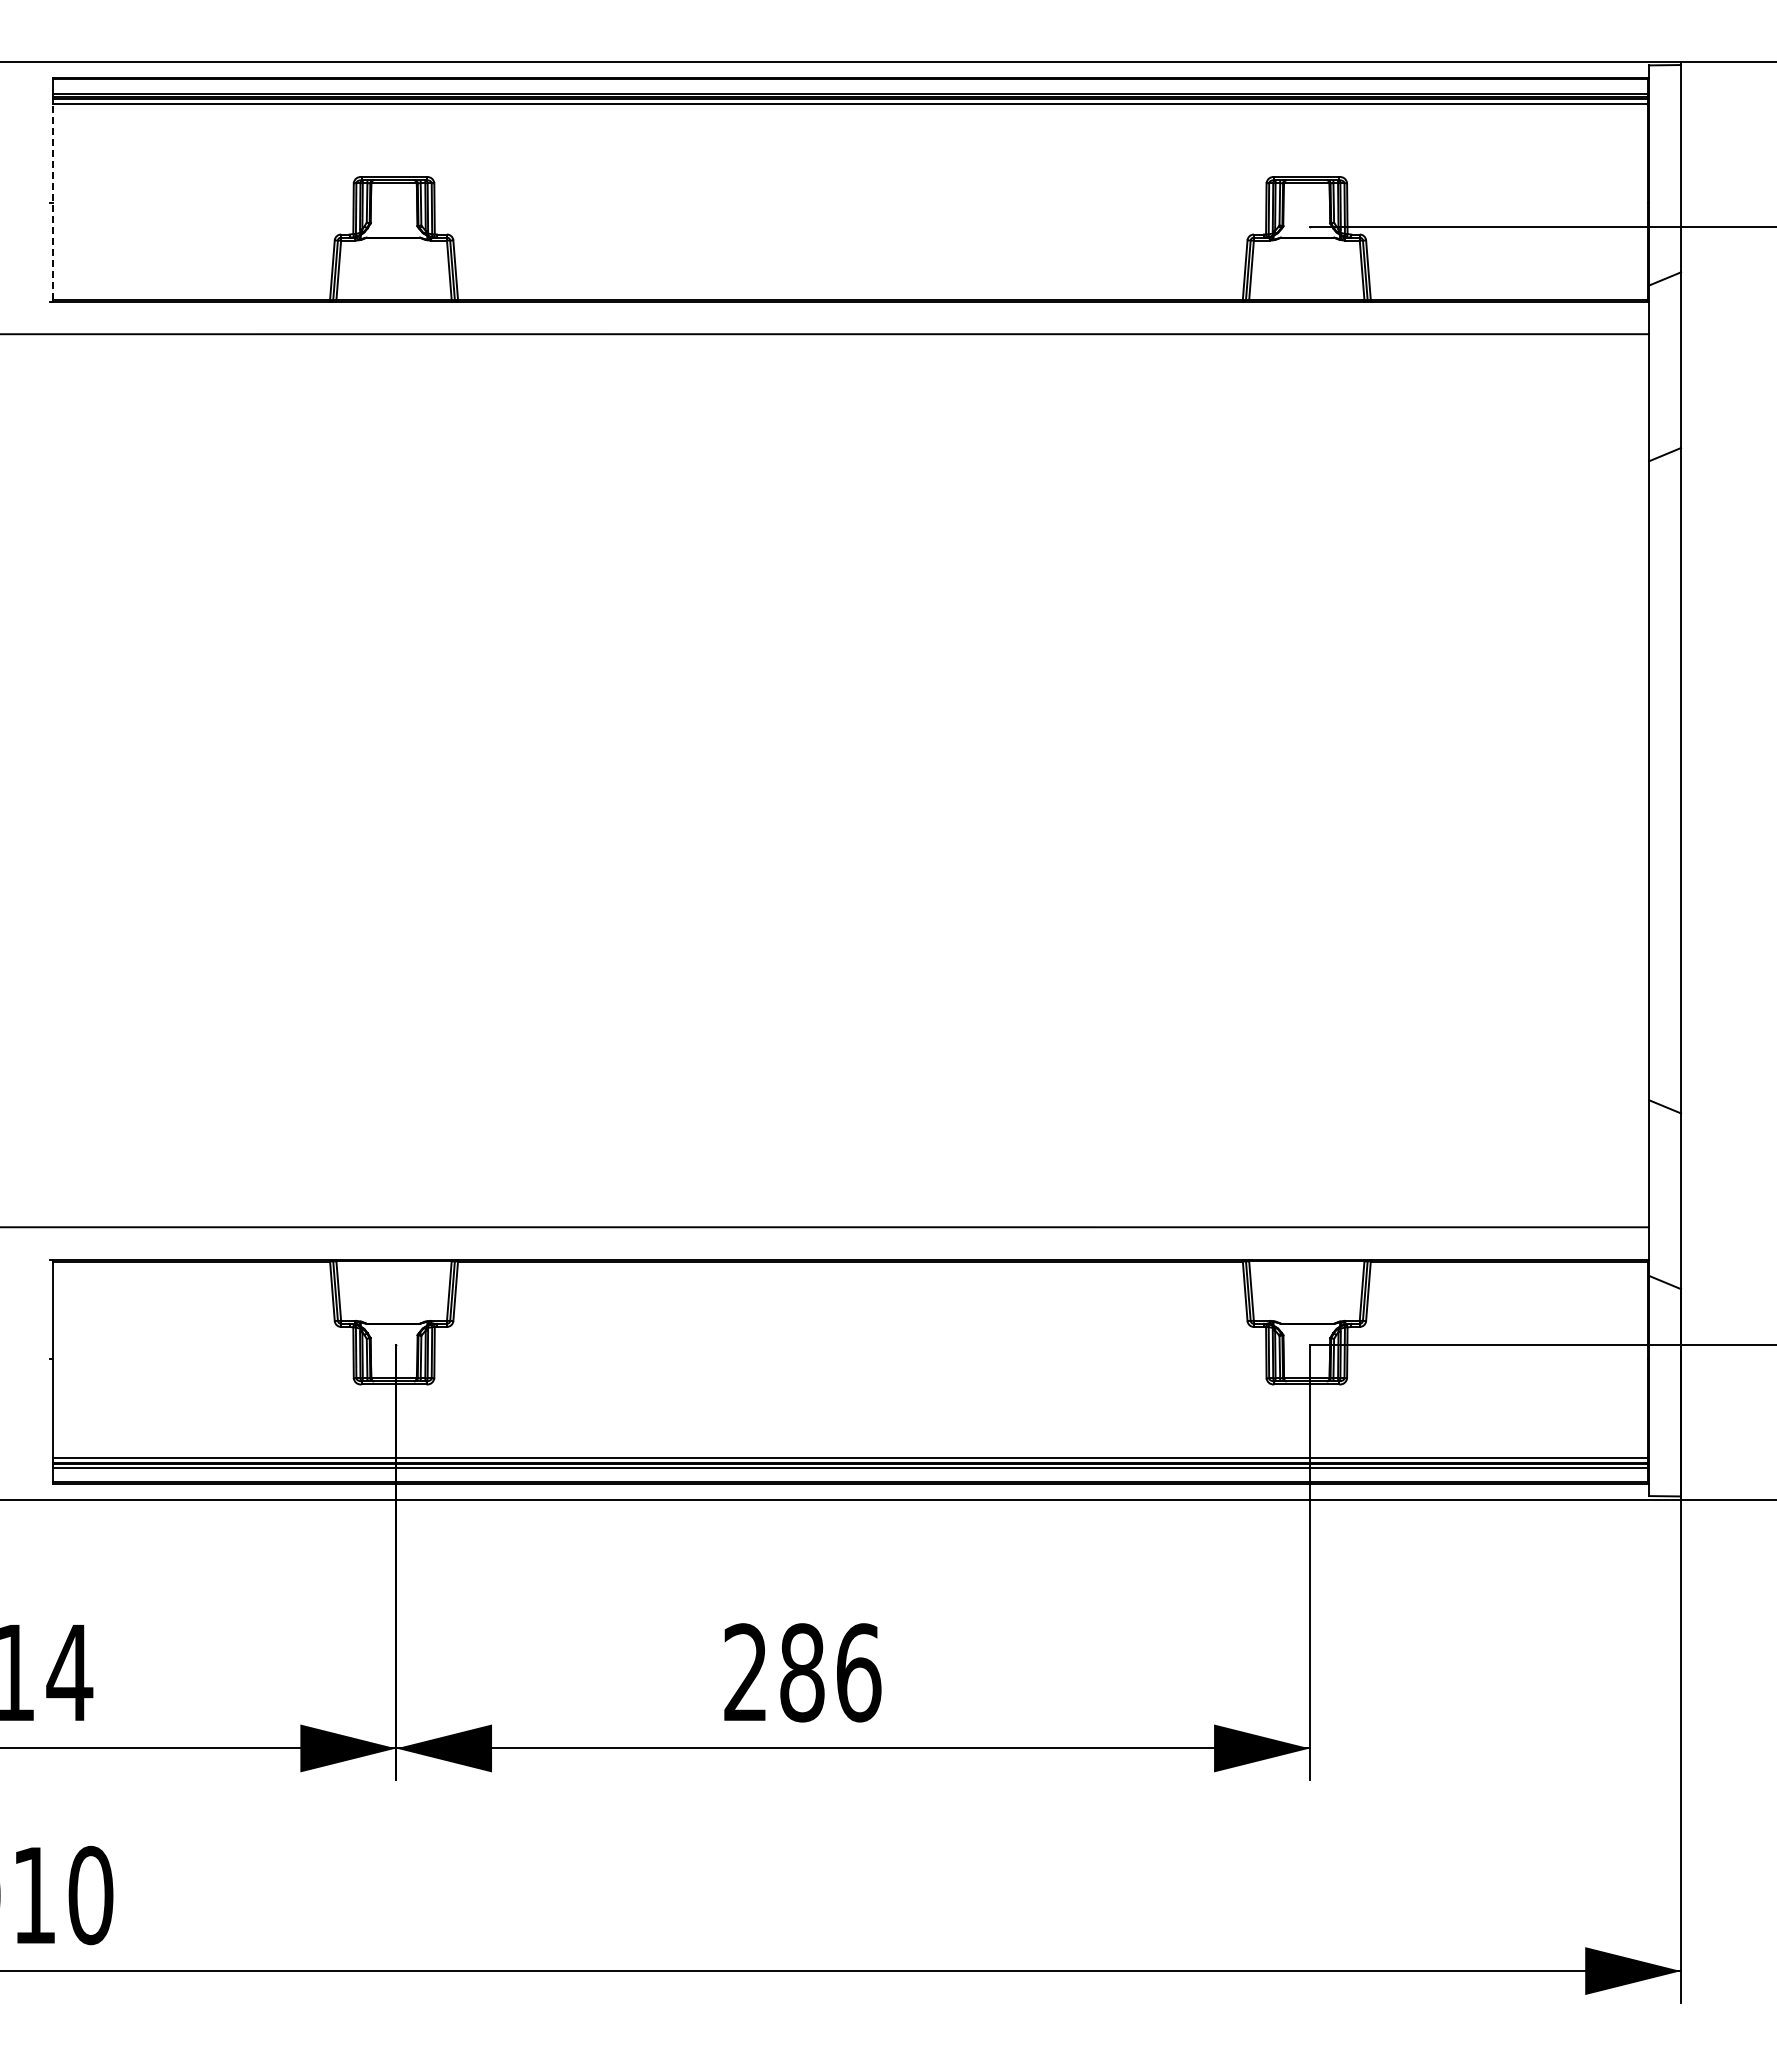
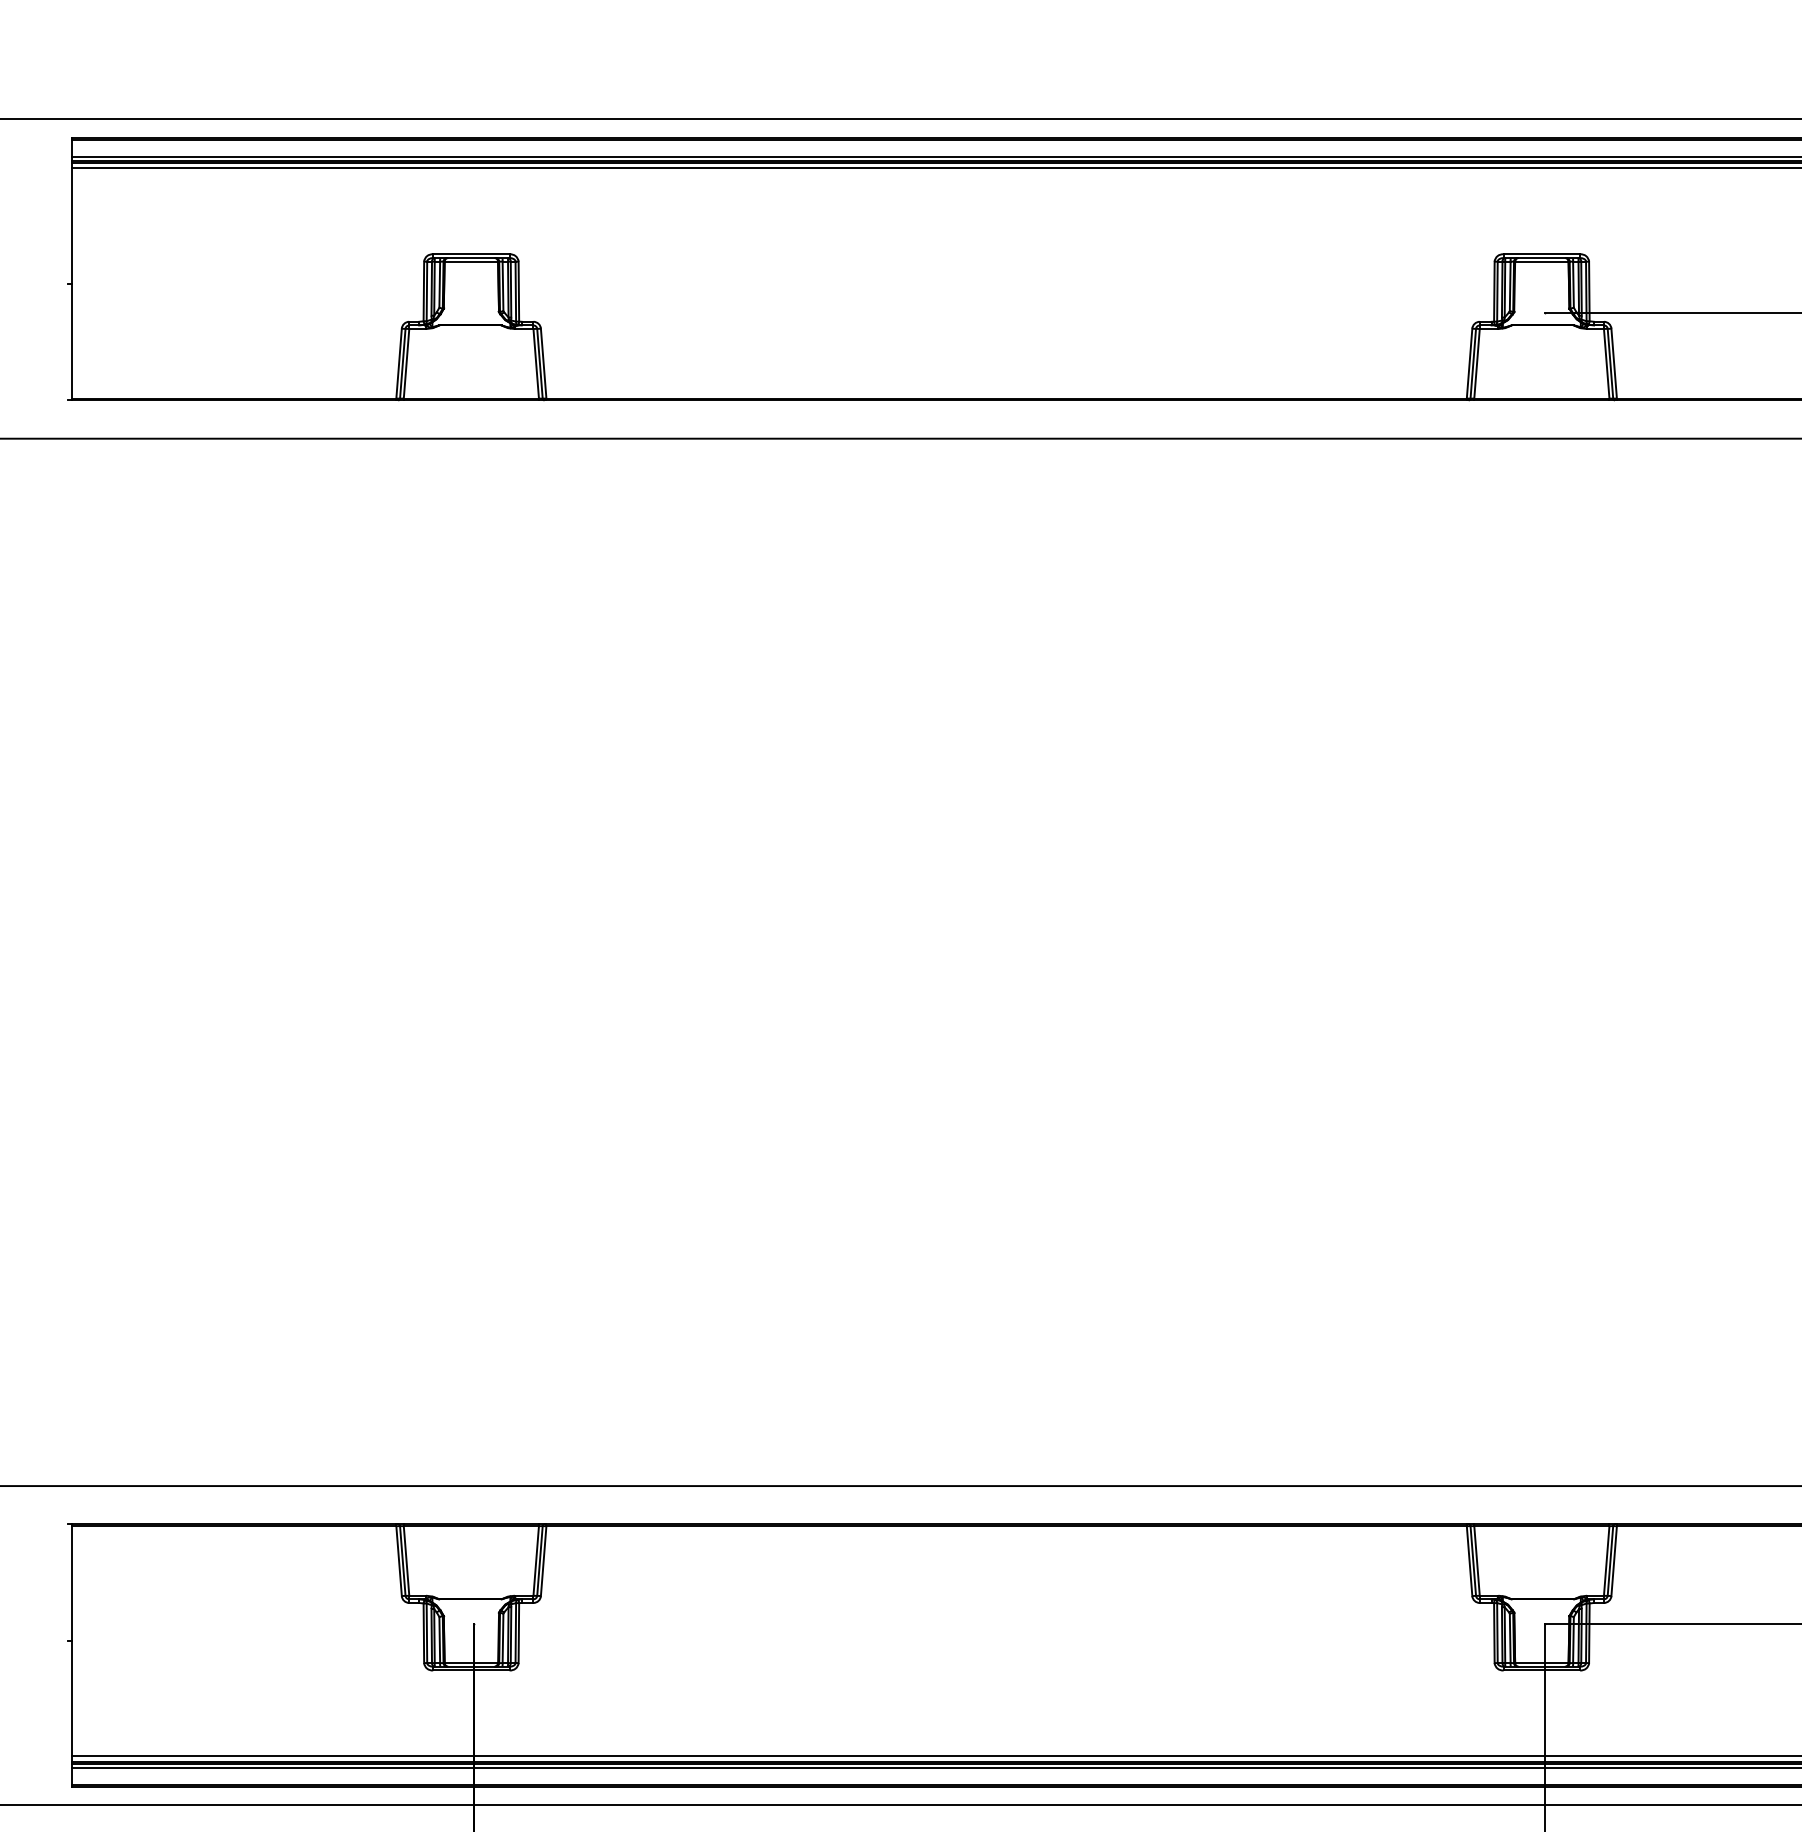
line: (53, 201) -> (71, 283), dashed -> solid

